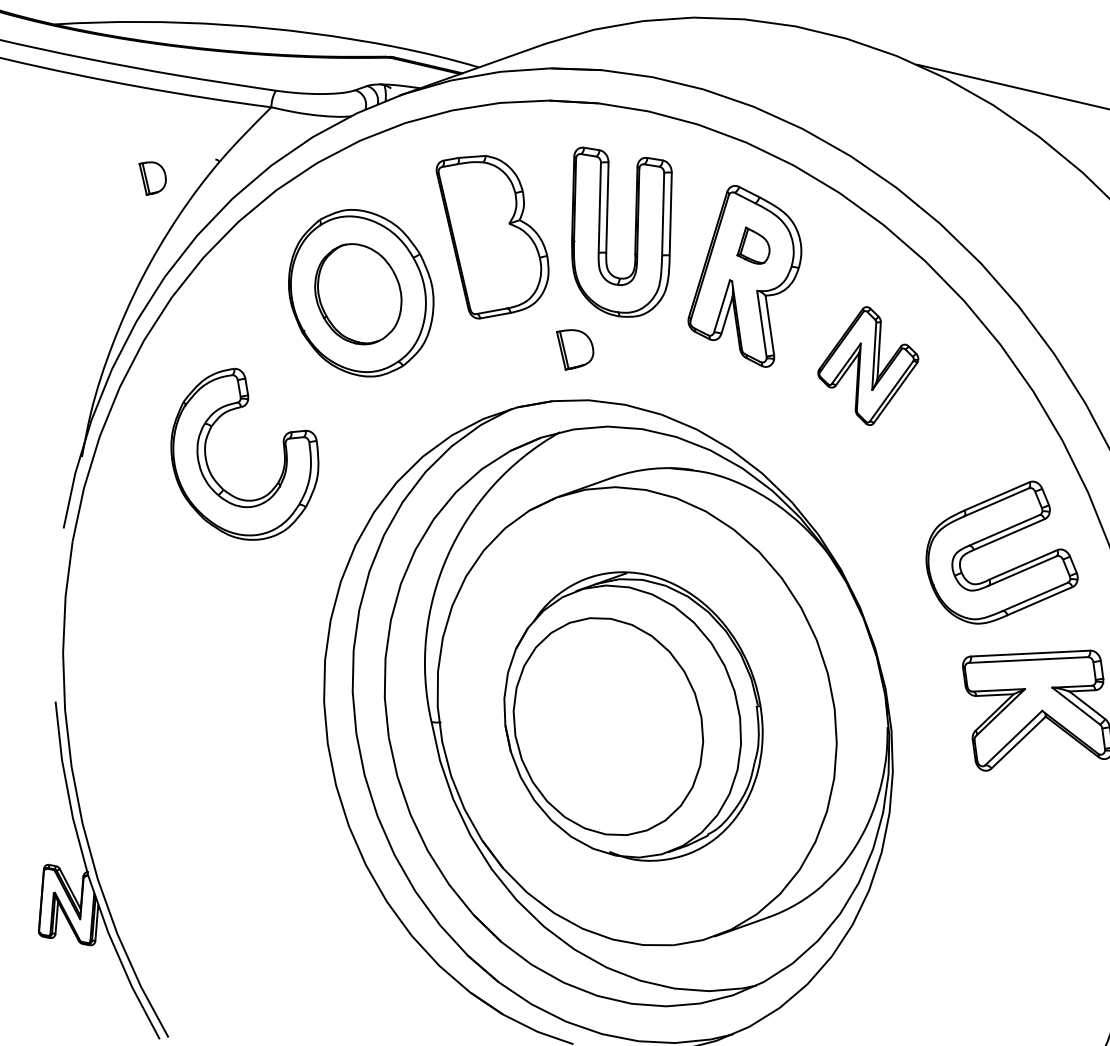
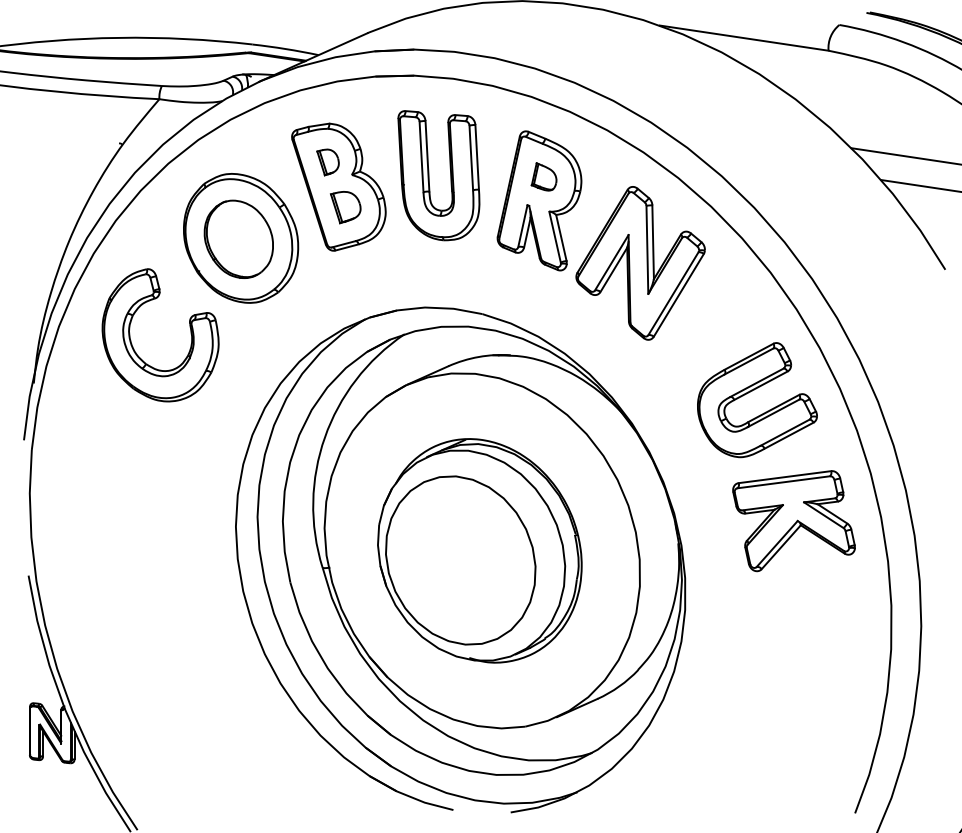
part: (151, 178) -> (327, 162), moved
part: (574, 350) -> (345, 207), moved
part: (868, 366) -> (640, 263), size x1.67
part: (210, 468) -> (134, 348), moved

